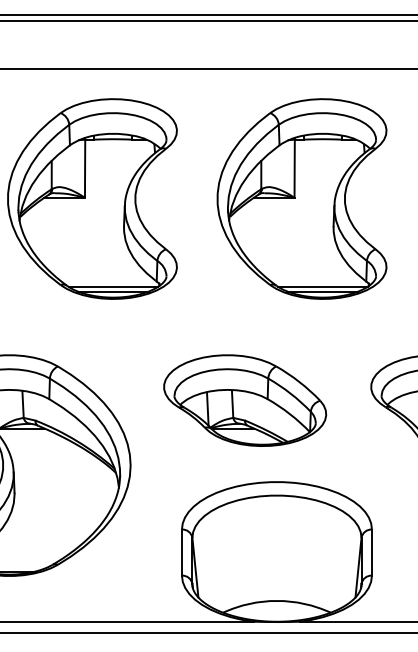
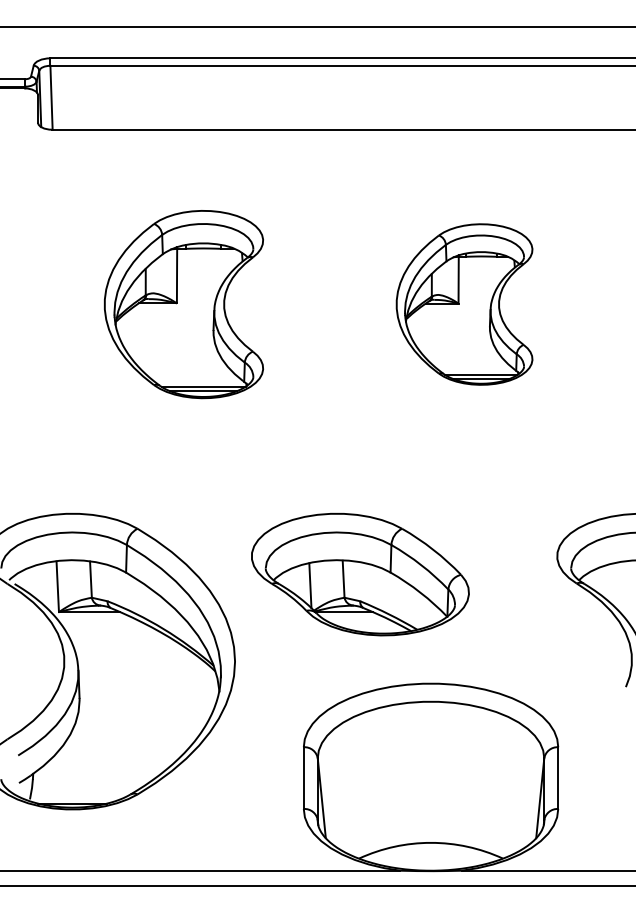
part: (92, 199) -> (183, 304), size x0.7
part: (301, 199) -> (464, 304), size x0.6
part: (245, 400) -> (360, 574), moved

